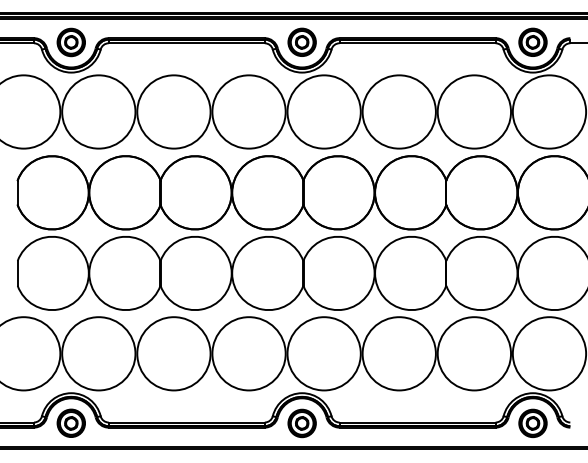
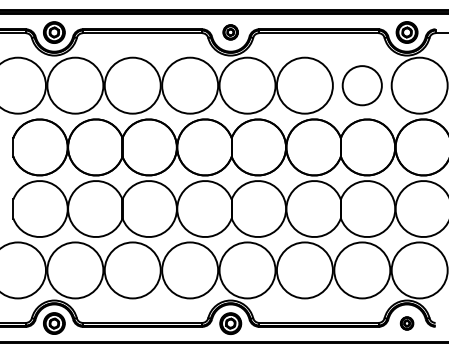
part: (301, 41) -> (230, 31), size x0.7
circle: (474, 111) -> (362, 85), size x0.7
part: (532, 422) -> (406, 322), size x0.6

